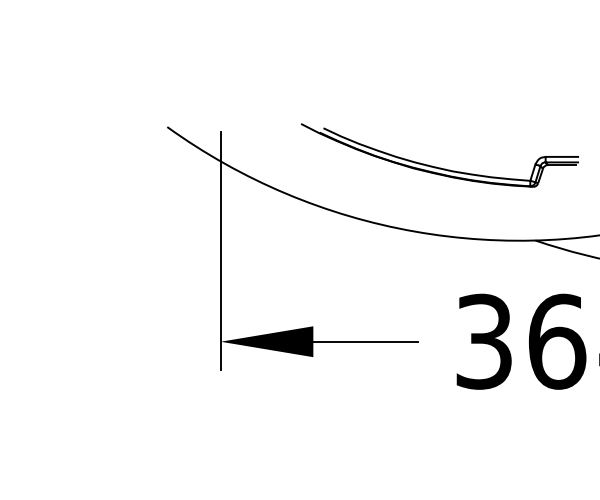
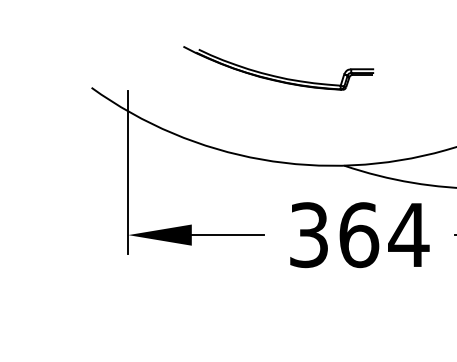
part: (436, 165) -> (276, 75), moved

